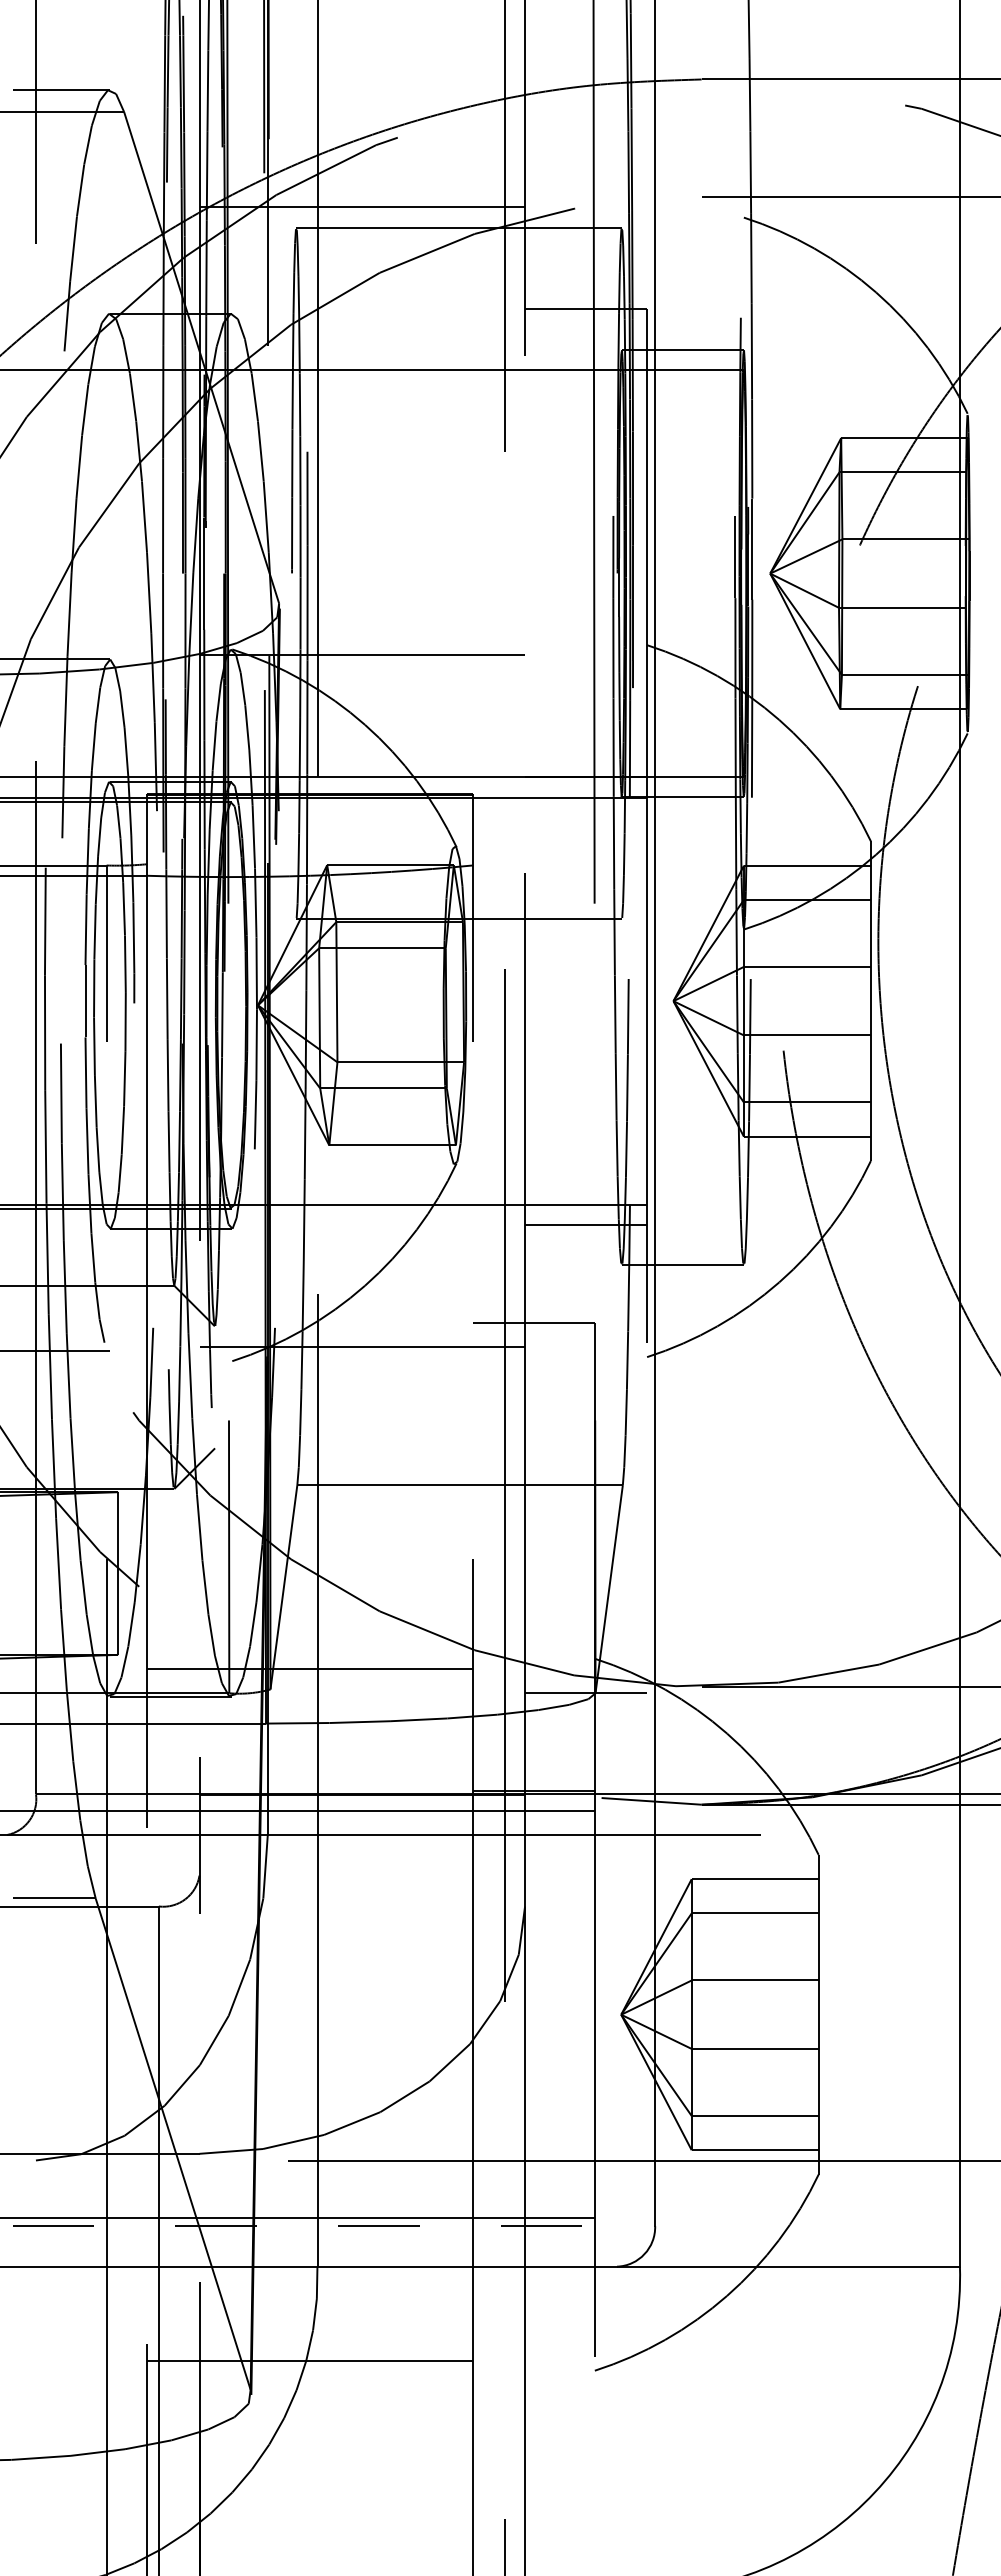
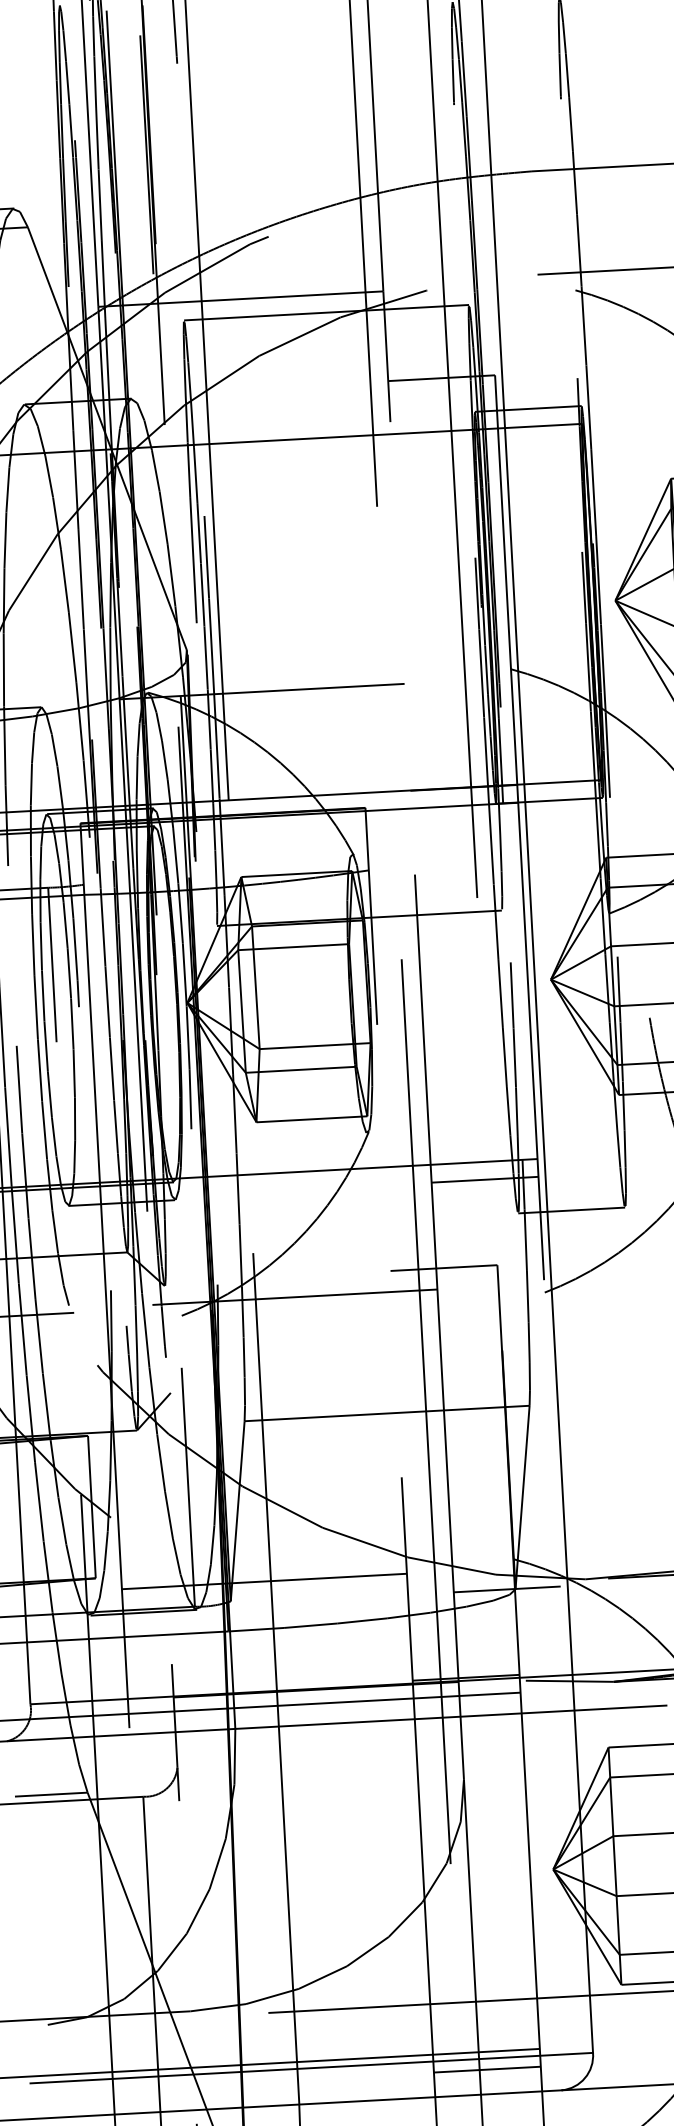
line: (334, 2226) -> (312, 2068), dashed -> solid
line: (533, 2238) -> (487, 2069), added

